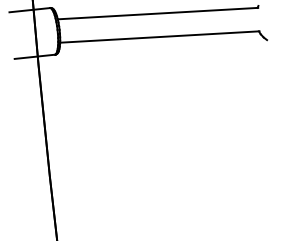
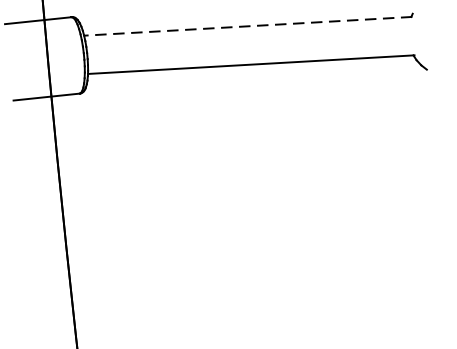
line: (157, 13) -> (247, 26), solid -> dashed

